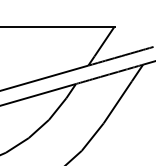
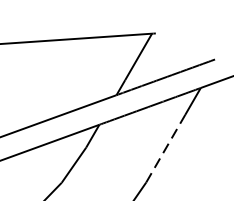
line: (118, 101) -> (166, 147), solid -> dashed

